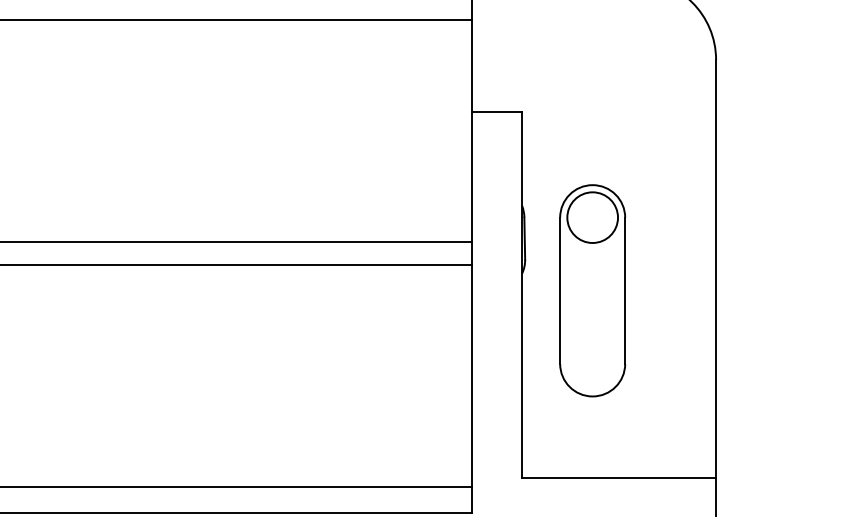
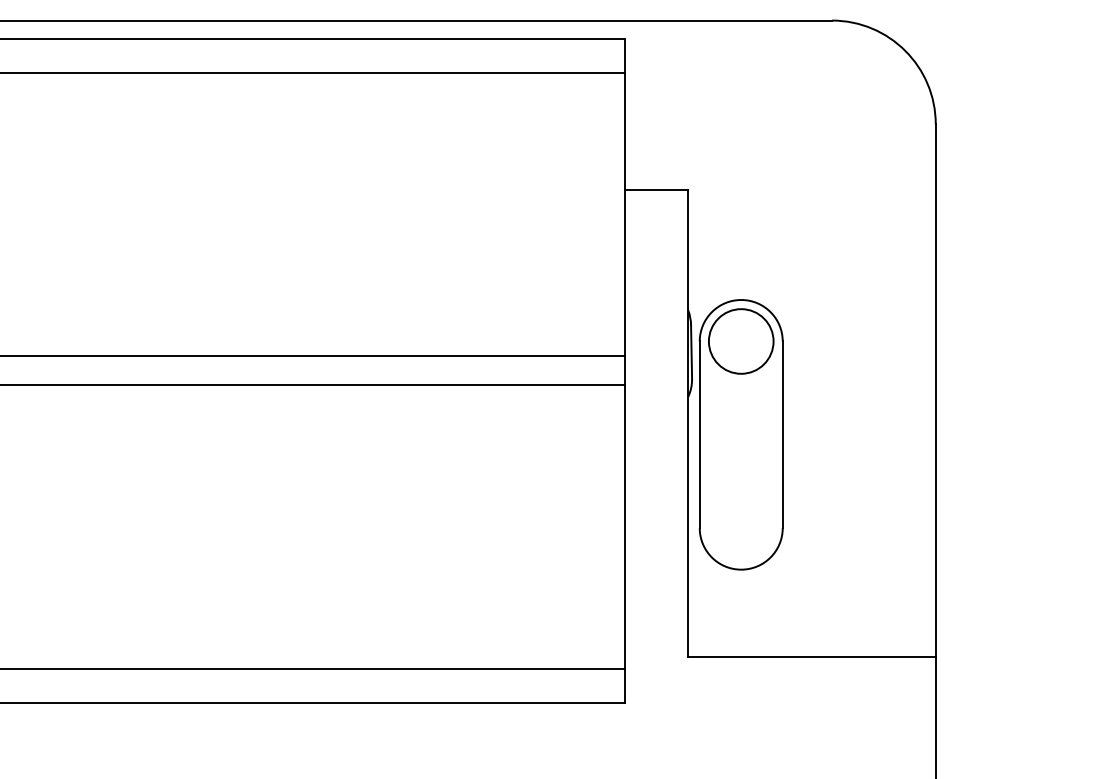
part: (592, 290) -> (740, 434), moved

